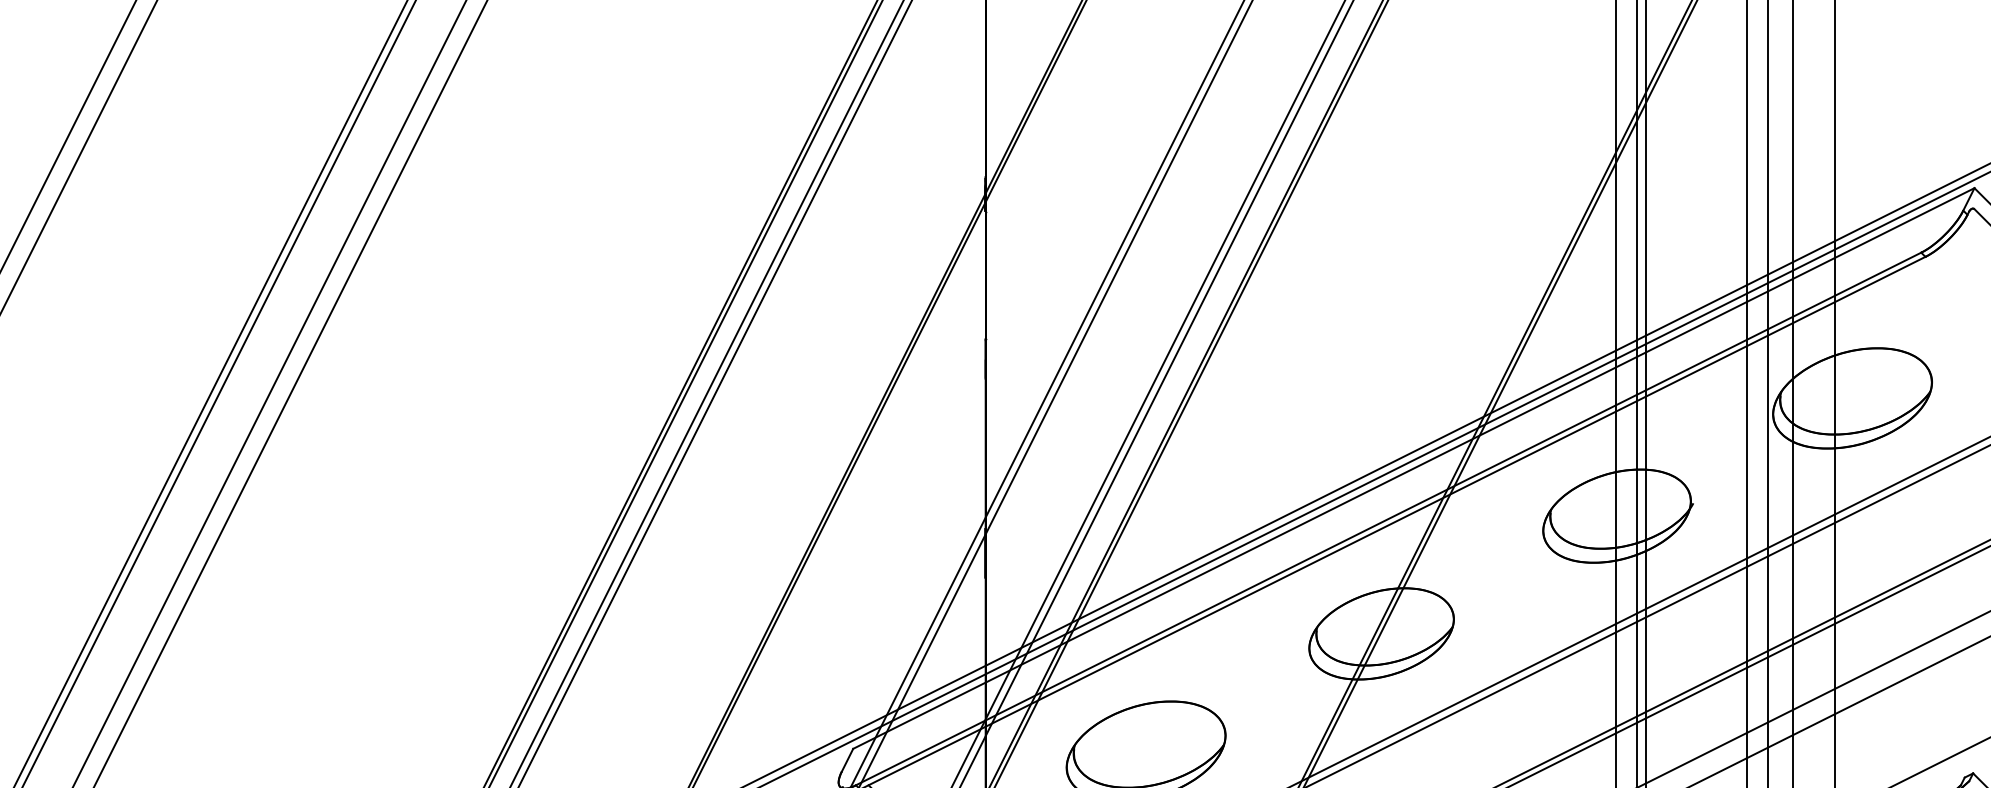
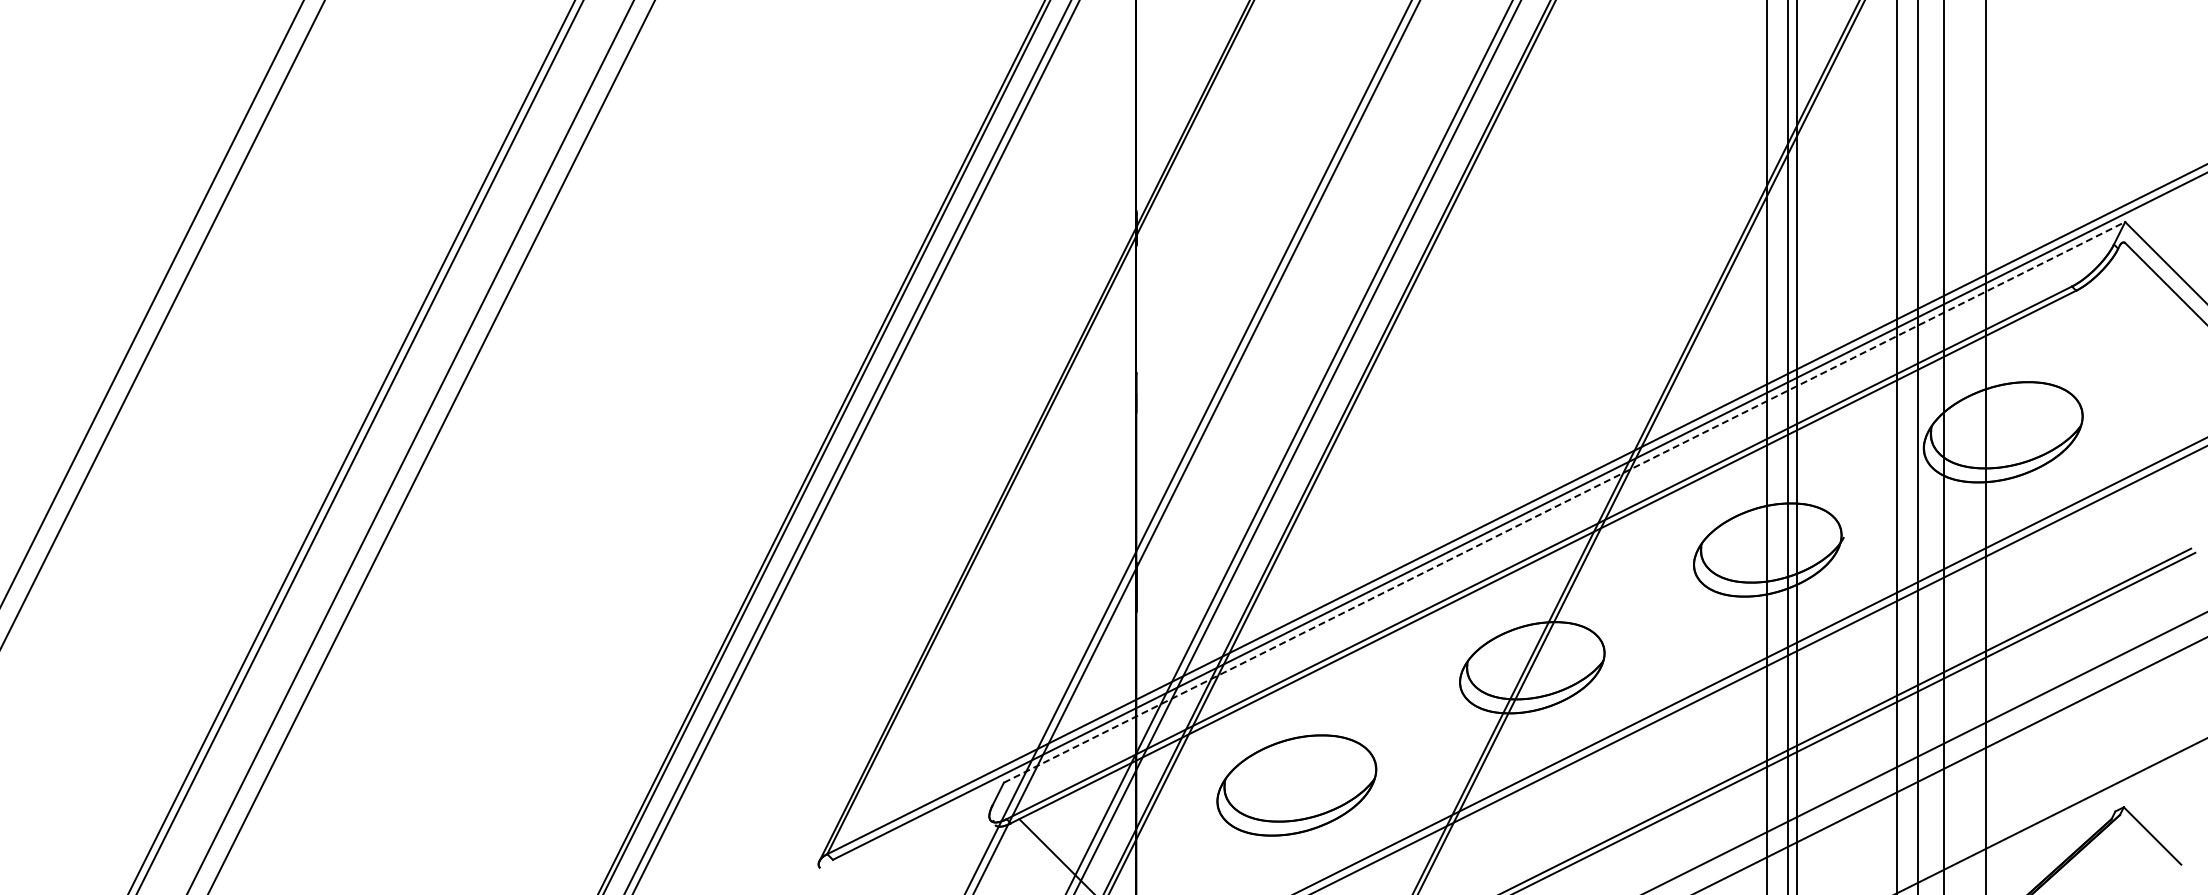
line: (1413, 468) -> (1564, 502), solid -> dashed

